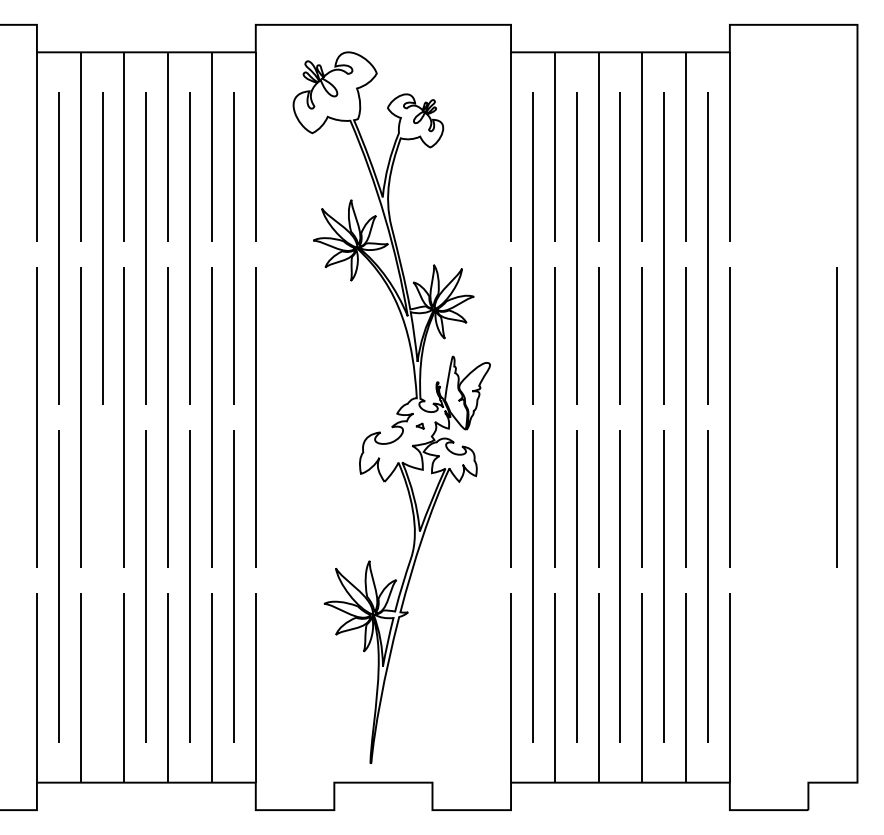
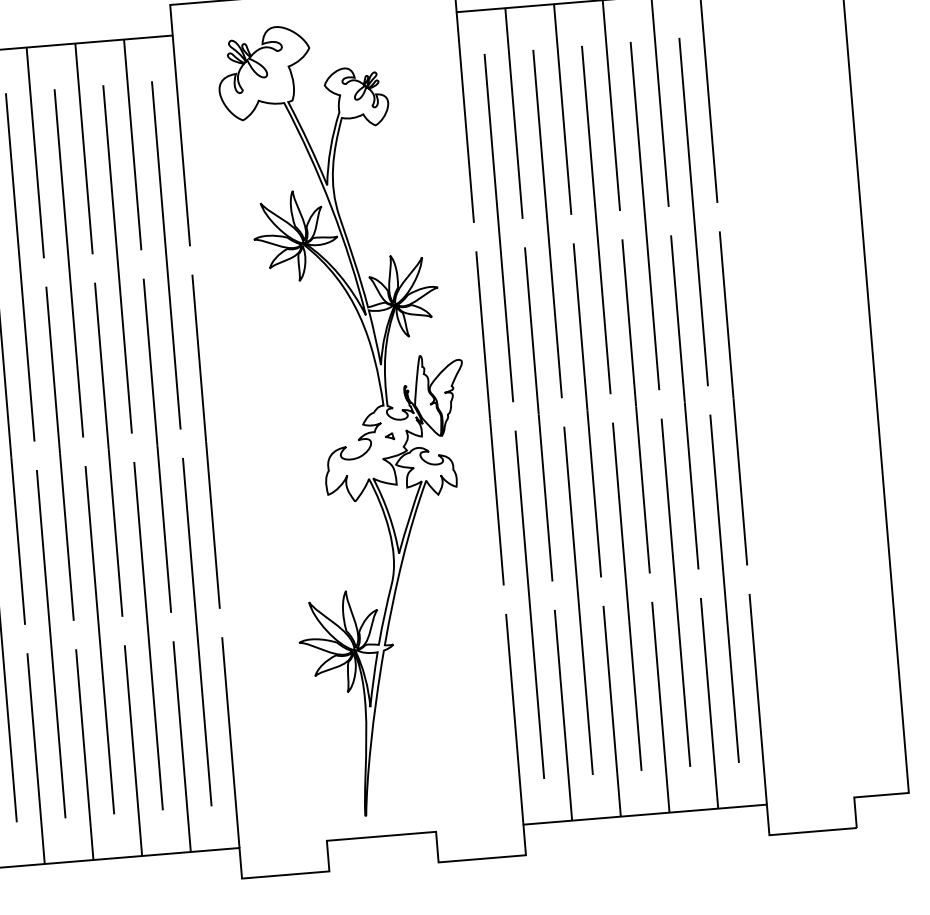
line: (836, 417) -> (852, 388), removed
line: (102, 586) -> (51, 643), added

